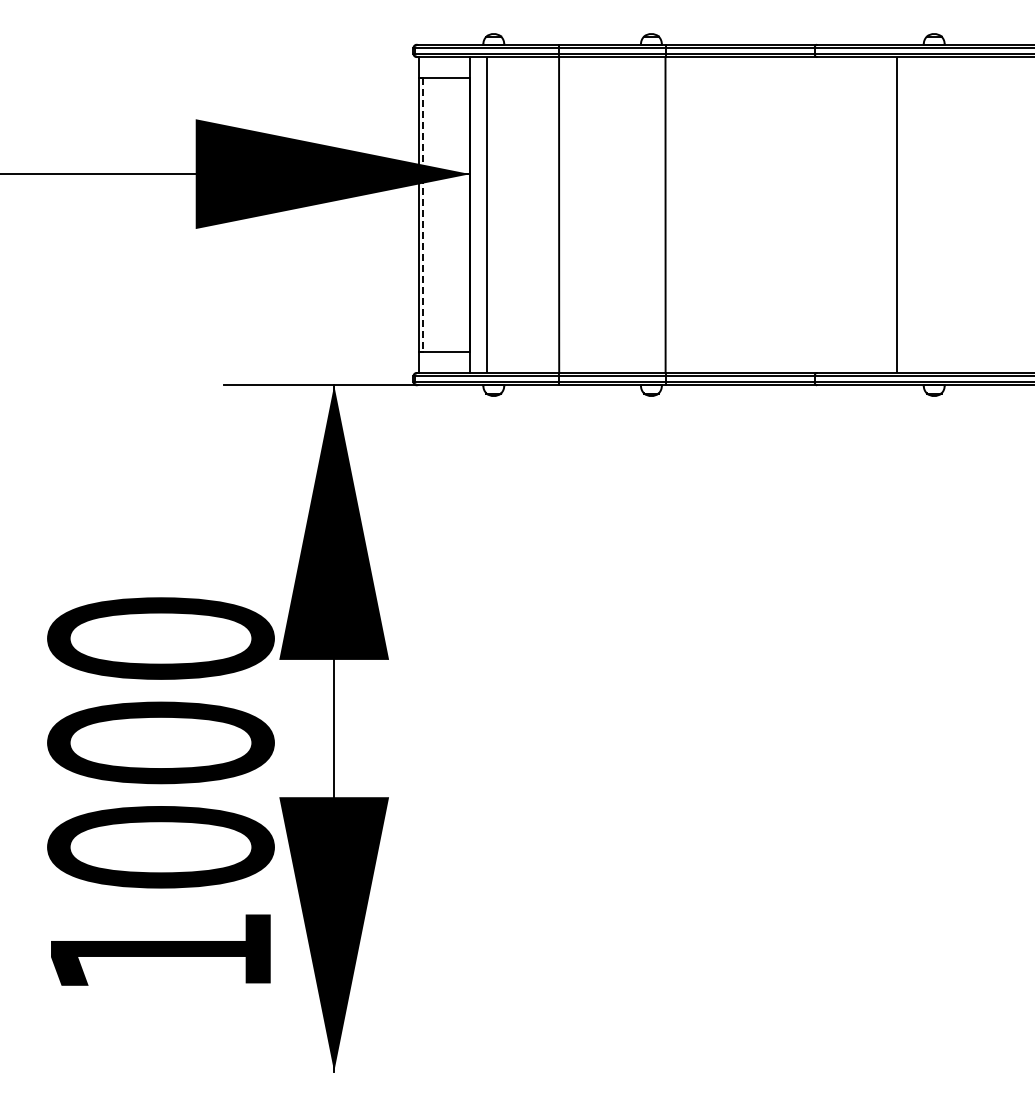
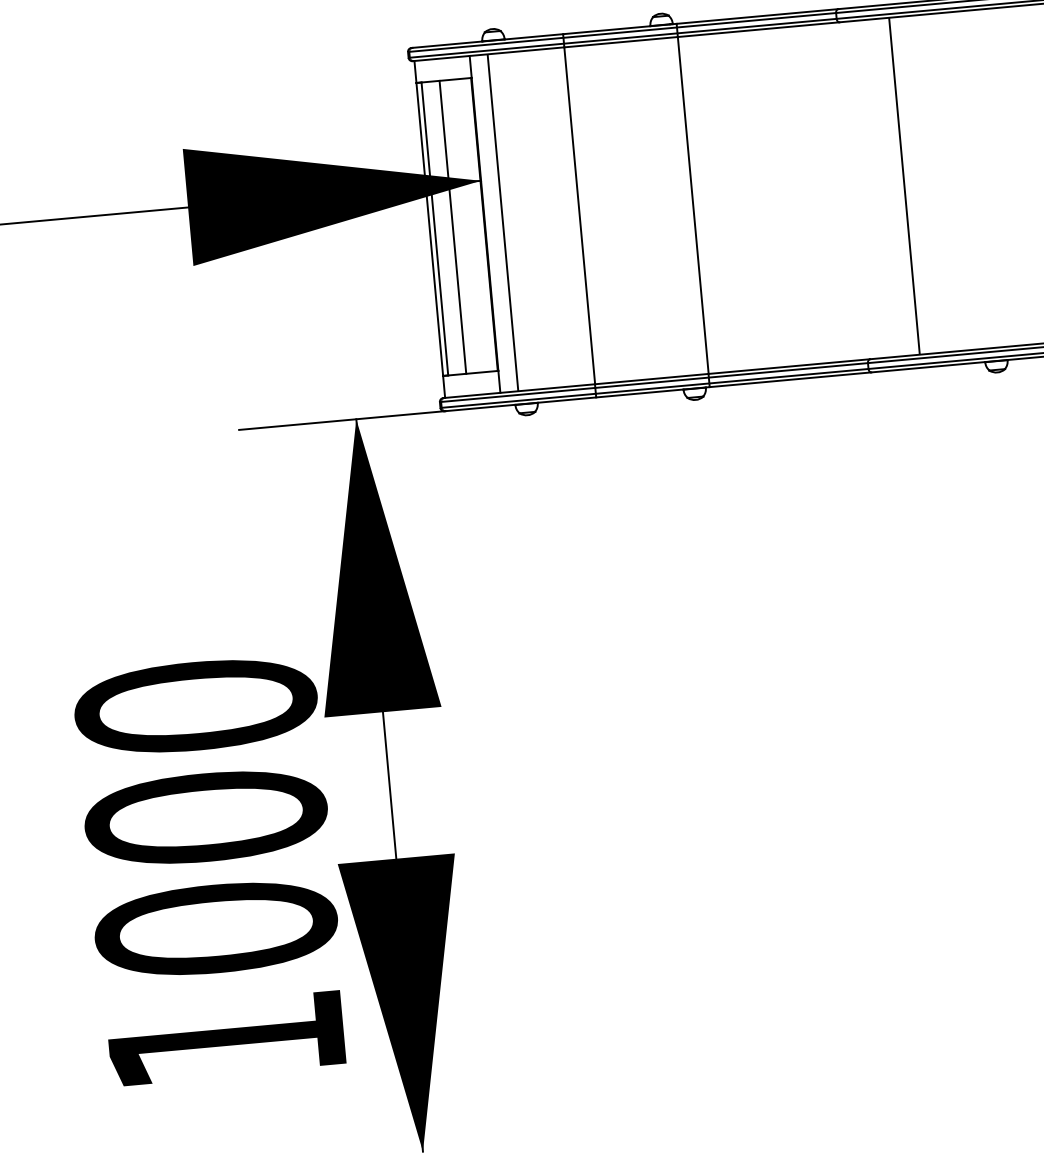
line: (440, 214) -> (453, 226), added
line: (896, 214) -> (904, 185), moved
line: (423, 215) -> (435, 229), dashed -> solid

